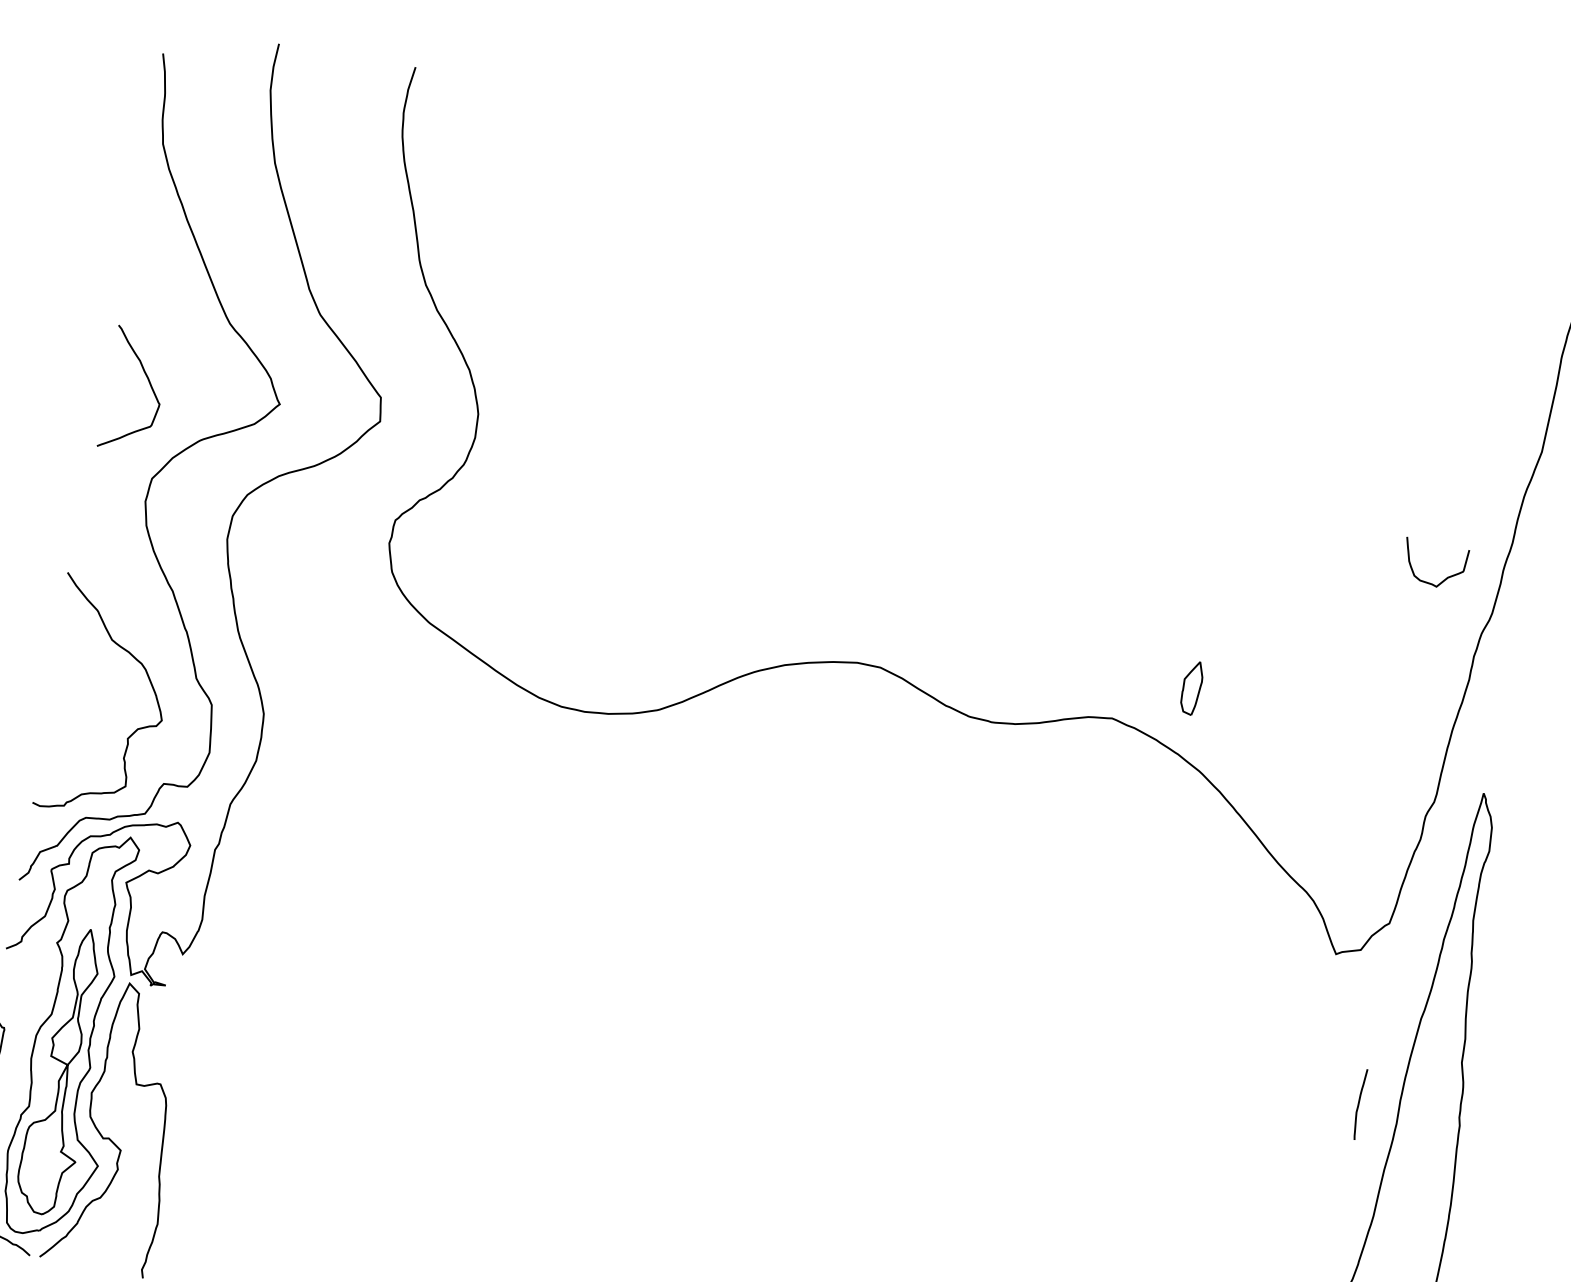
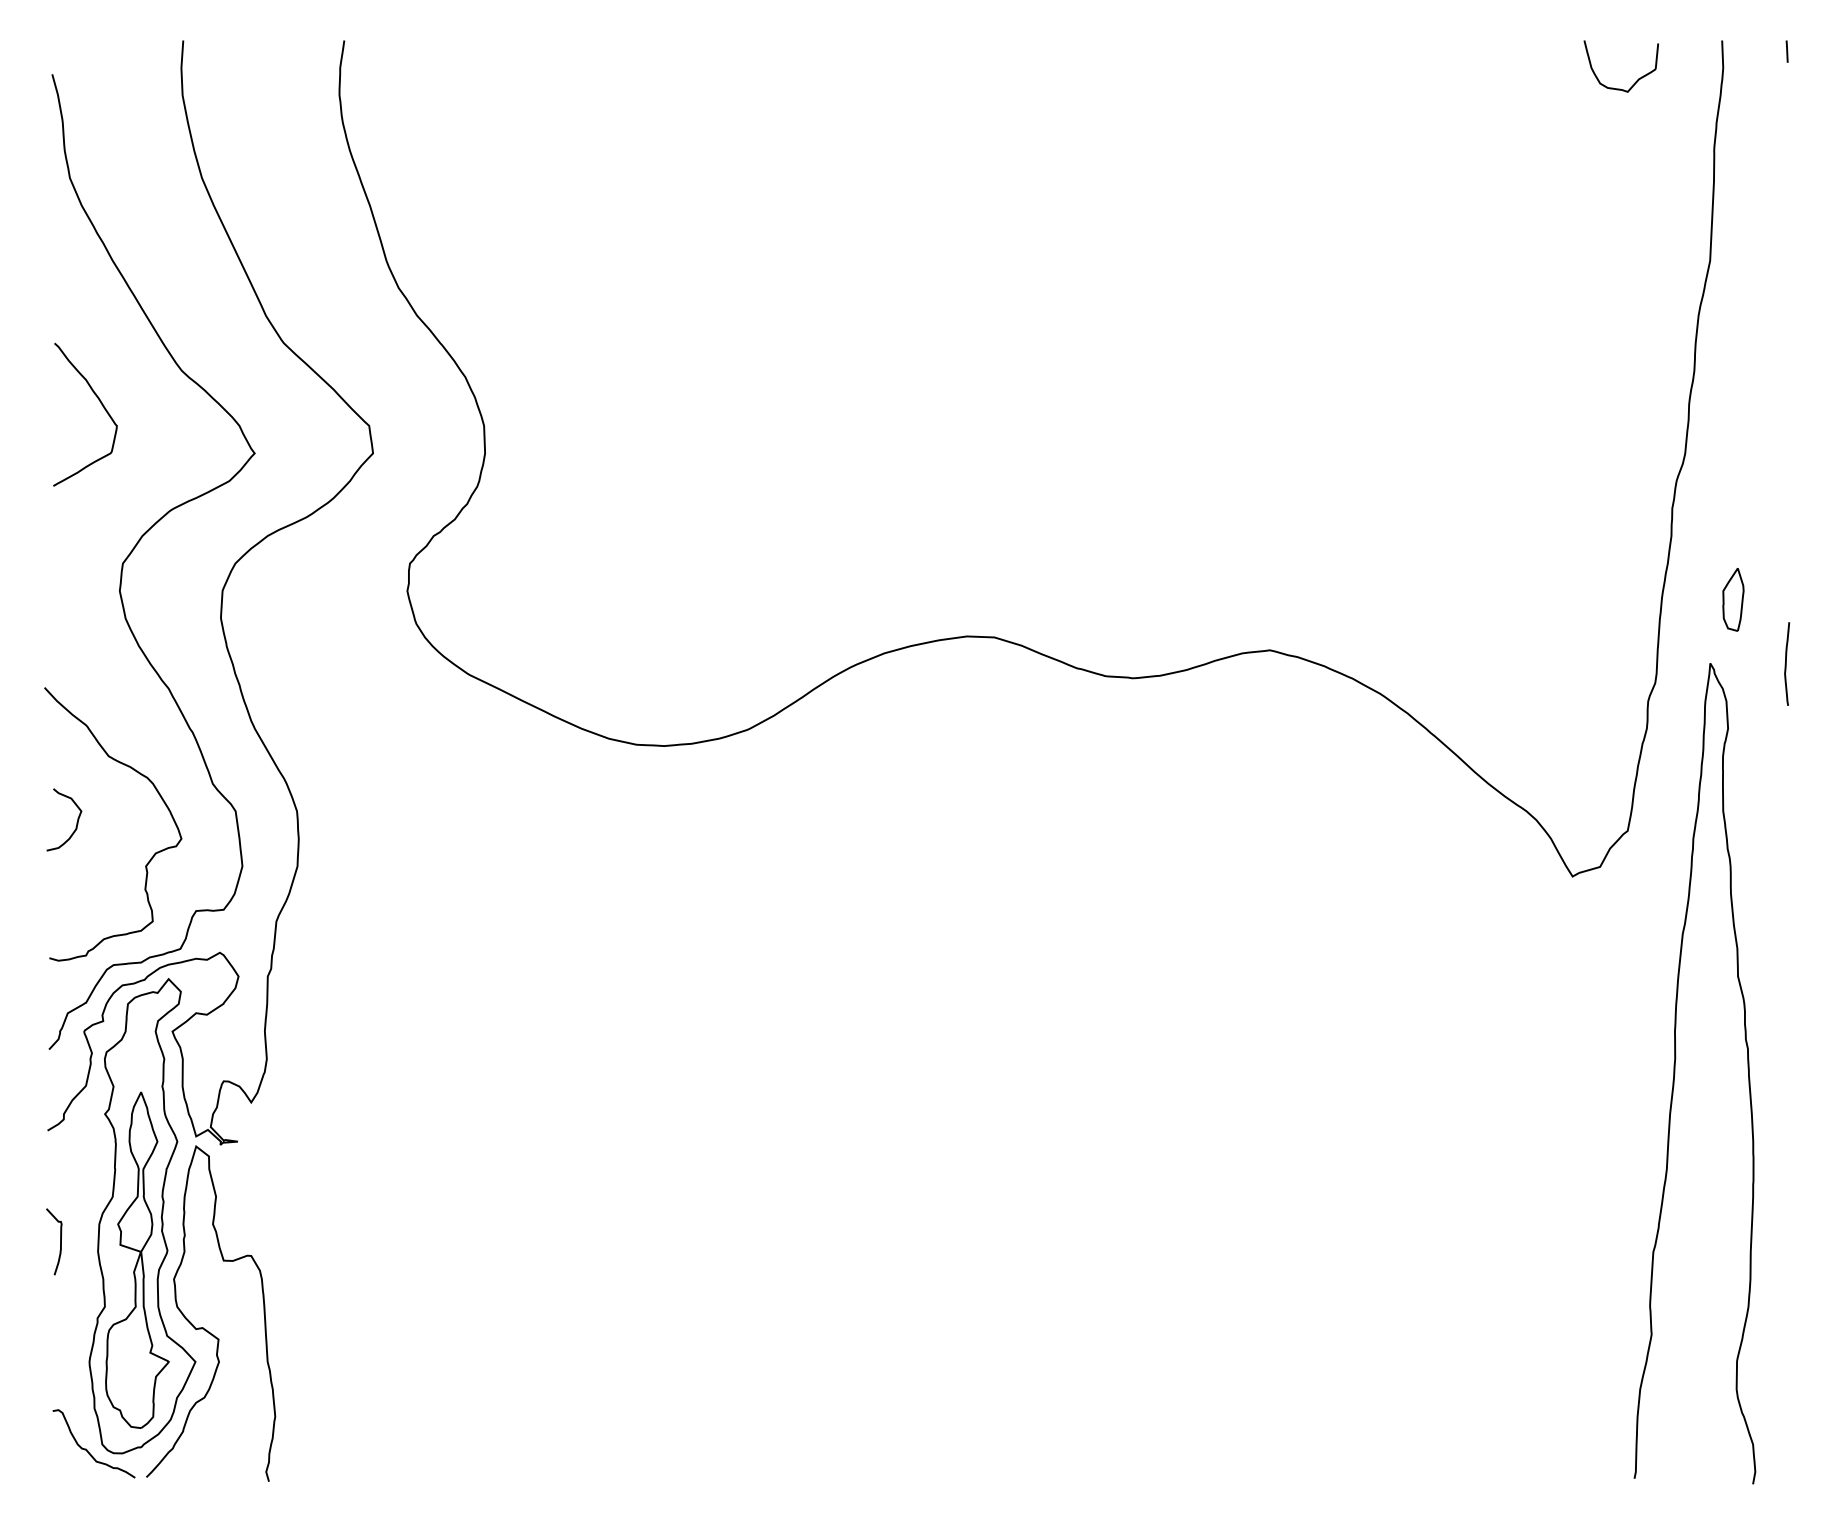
curve: (148, 382) -> (100, 403), moved
curve: (1444, 579) -> (1635, 81), moved
part: (1192, 687) -> (1733, 599), moved
curve: (75, 691) -> (76, 822), added
curve: (1359, 1103) -> (1786, 663), moved

